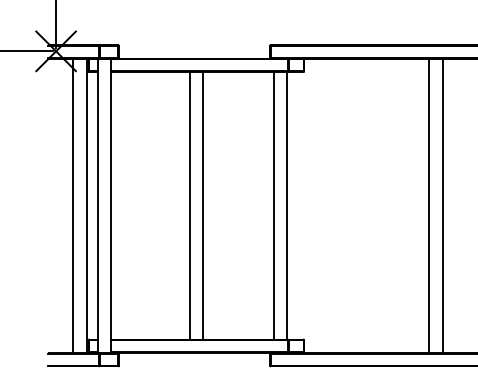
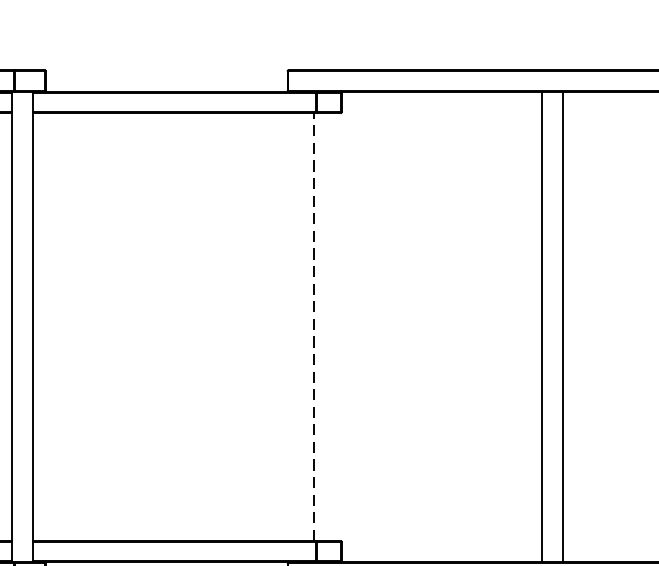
line: (189, 205) -> (158, 326), removed
line: (203, 205) -> (180, 326), removed
line: (273, 205) -> (292, 326), removed
line: (287, 205) -> (315, 326), solid -> dashed

